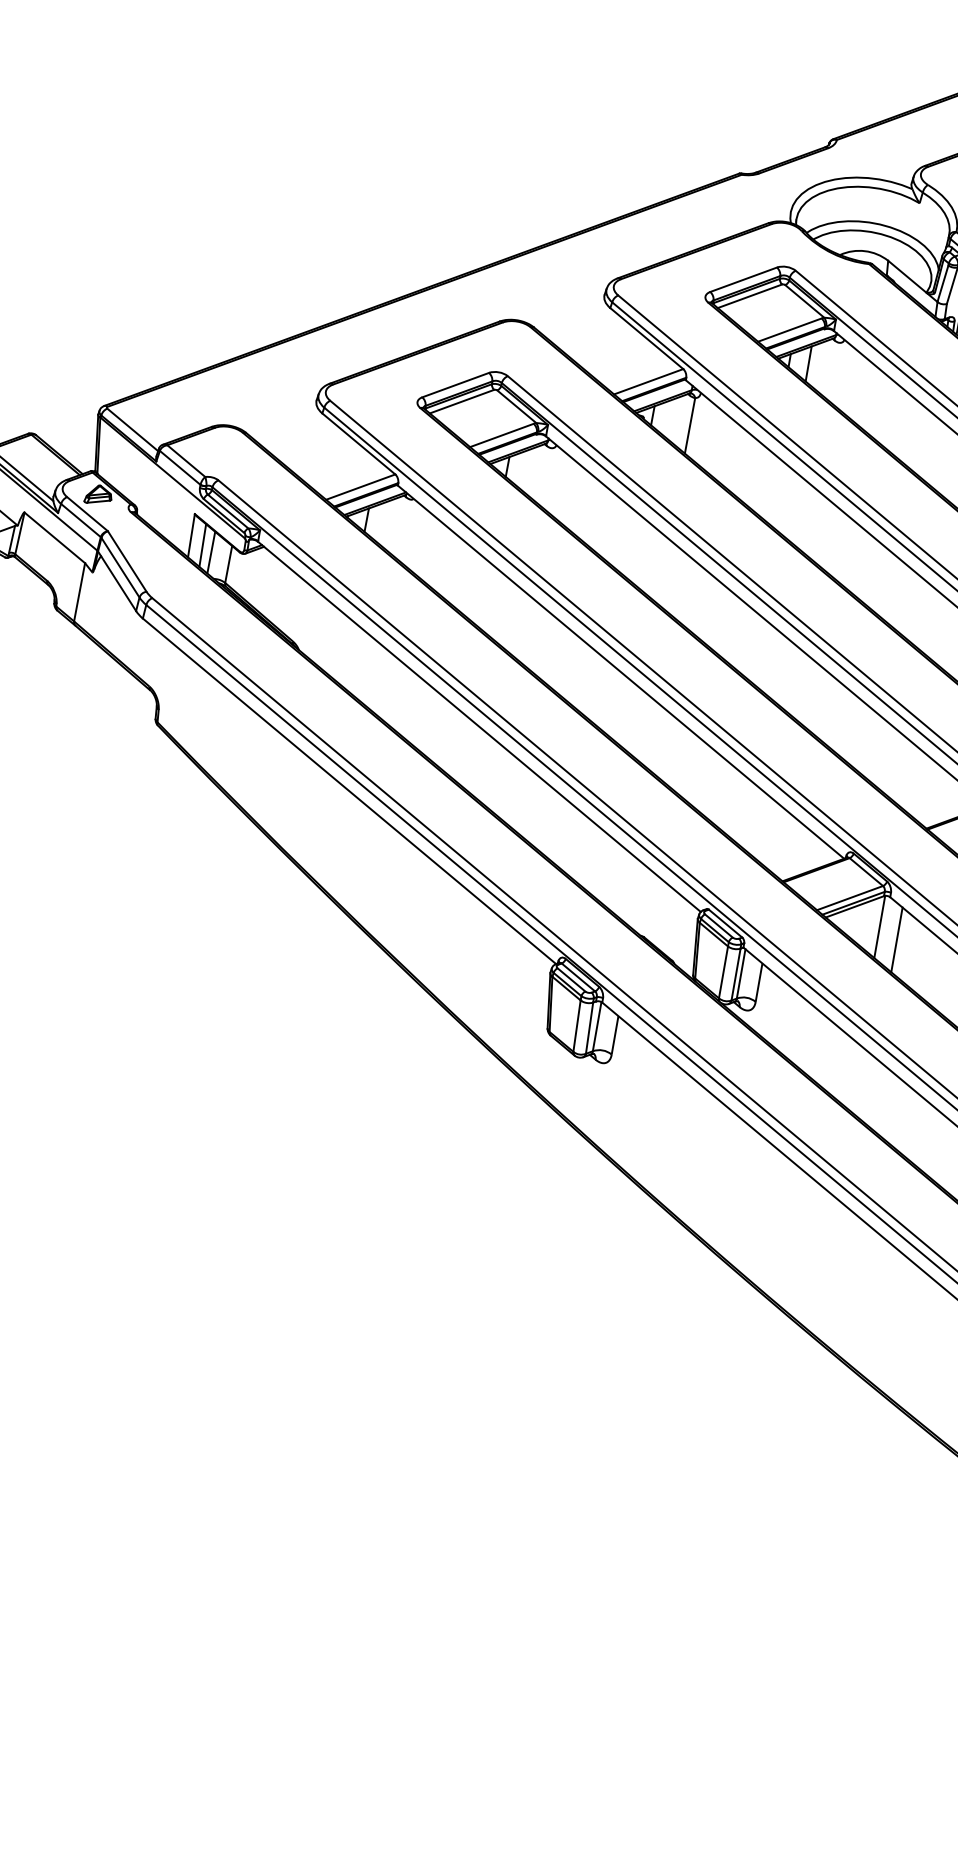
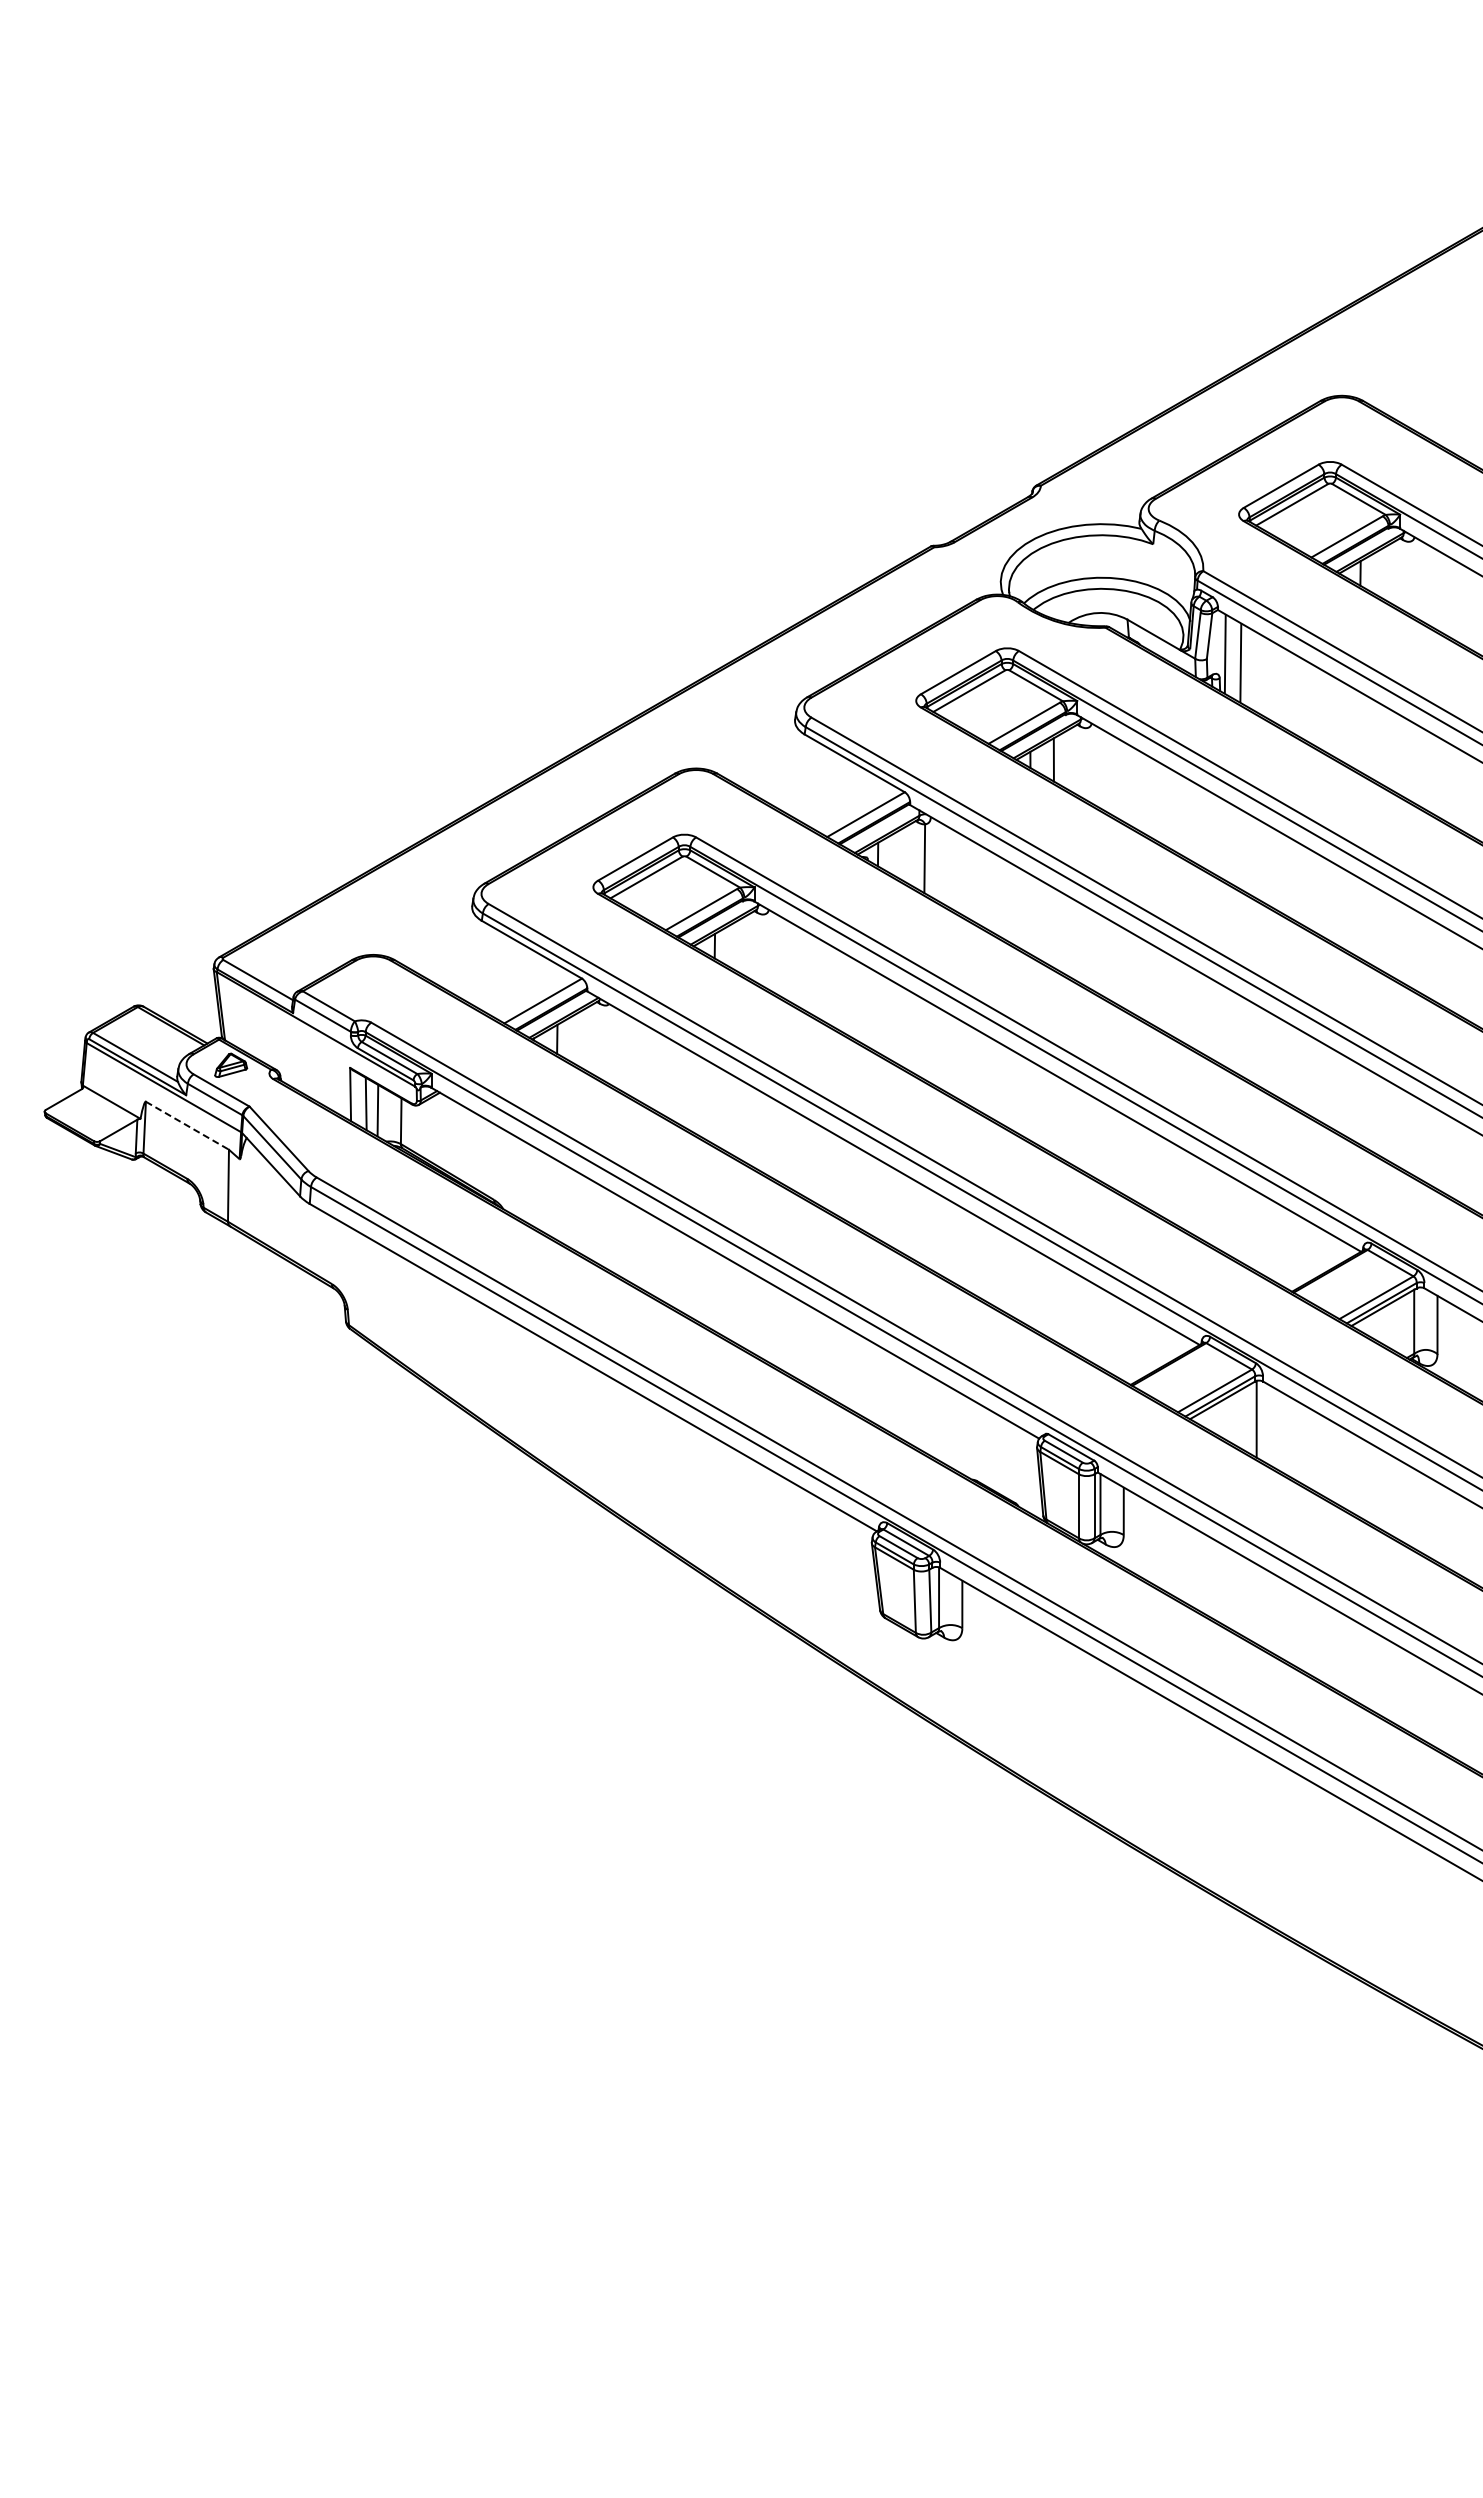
line: (54, 537) -> (187, 1125), solid -> dashed
line: (896, 940) -> (1279, 1431), removed

